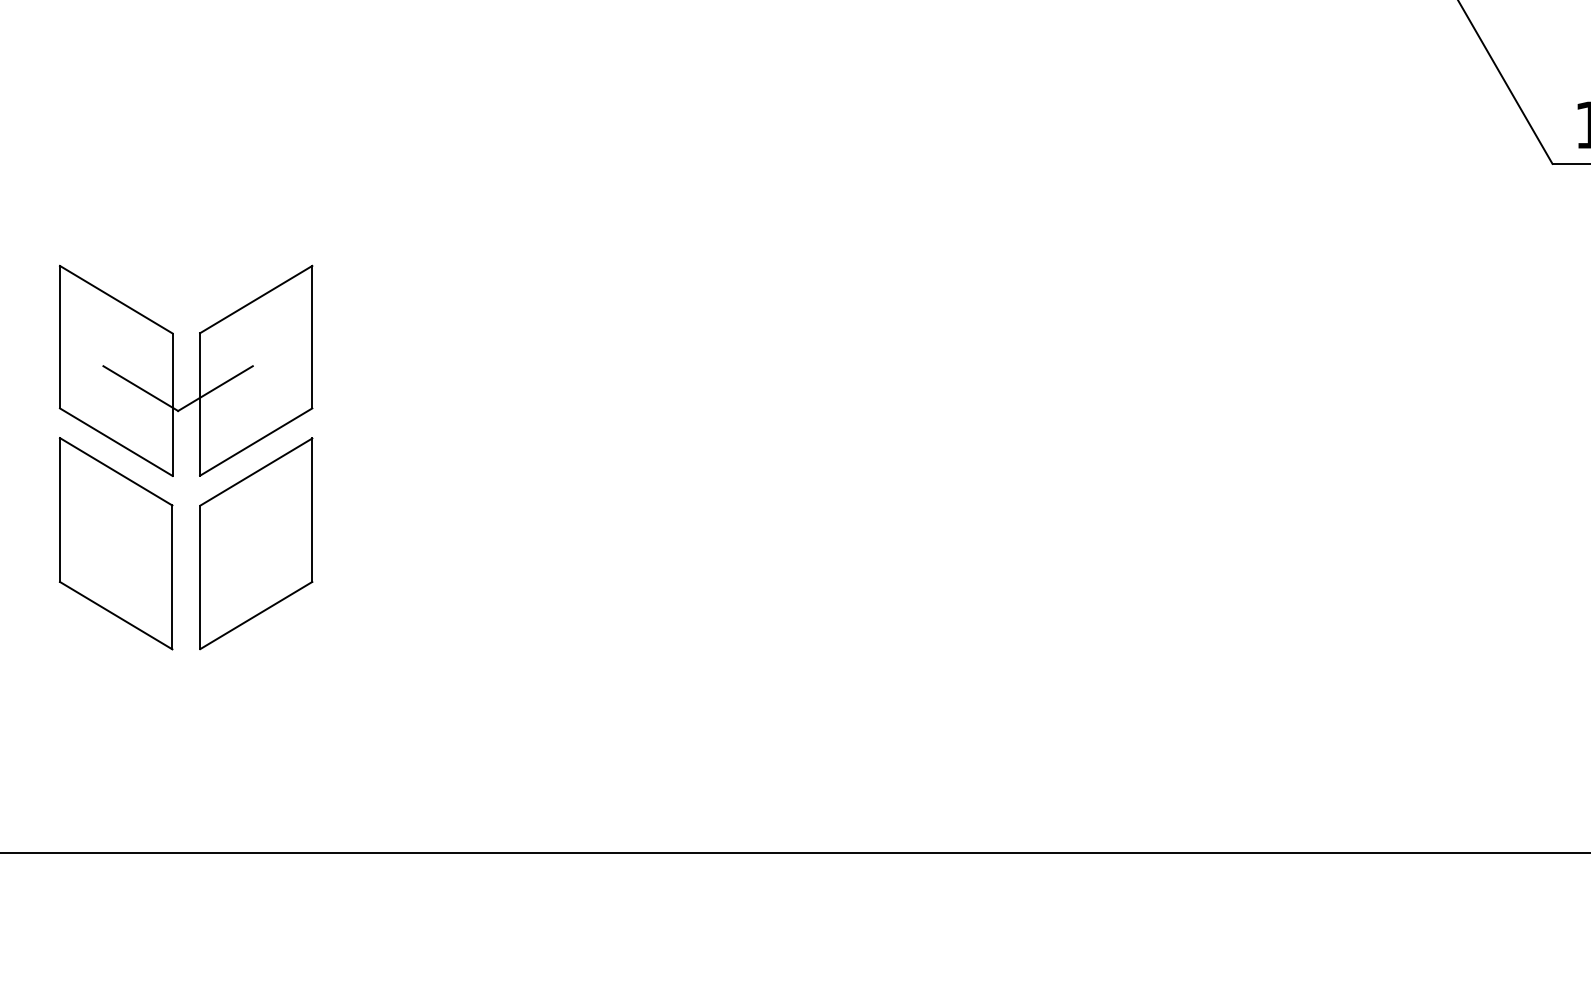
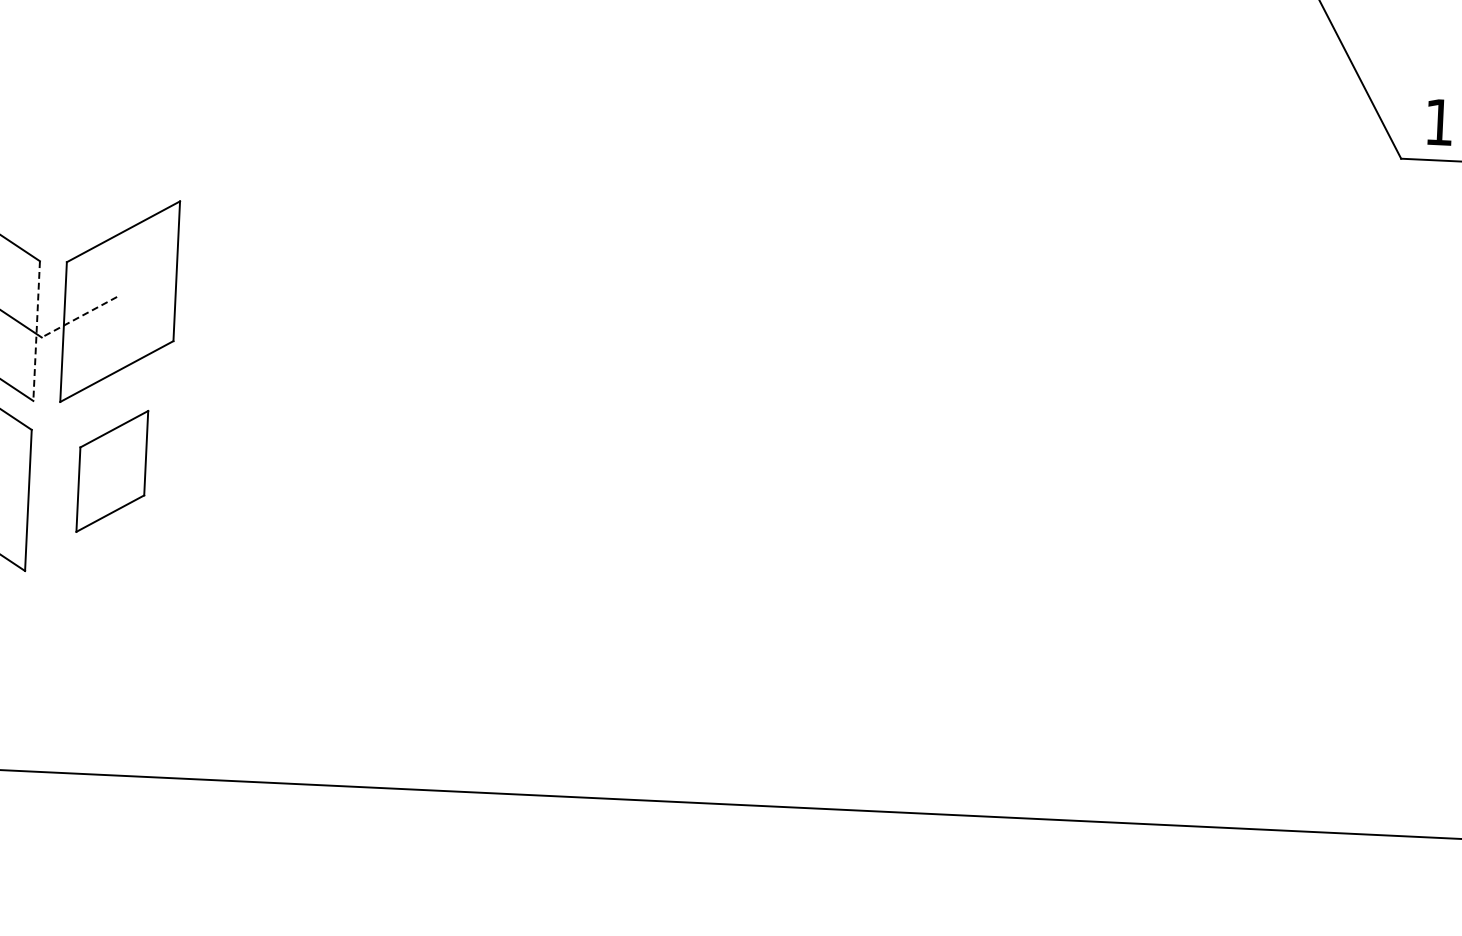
line: (215, 388) -> (79, 317), solid -> dashed
line: (172, 405) -> (36, 331), solid -> dashed
part: (256, 543) -> (112, 471), size x0.6

